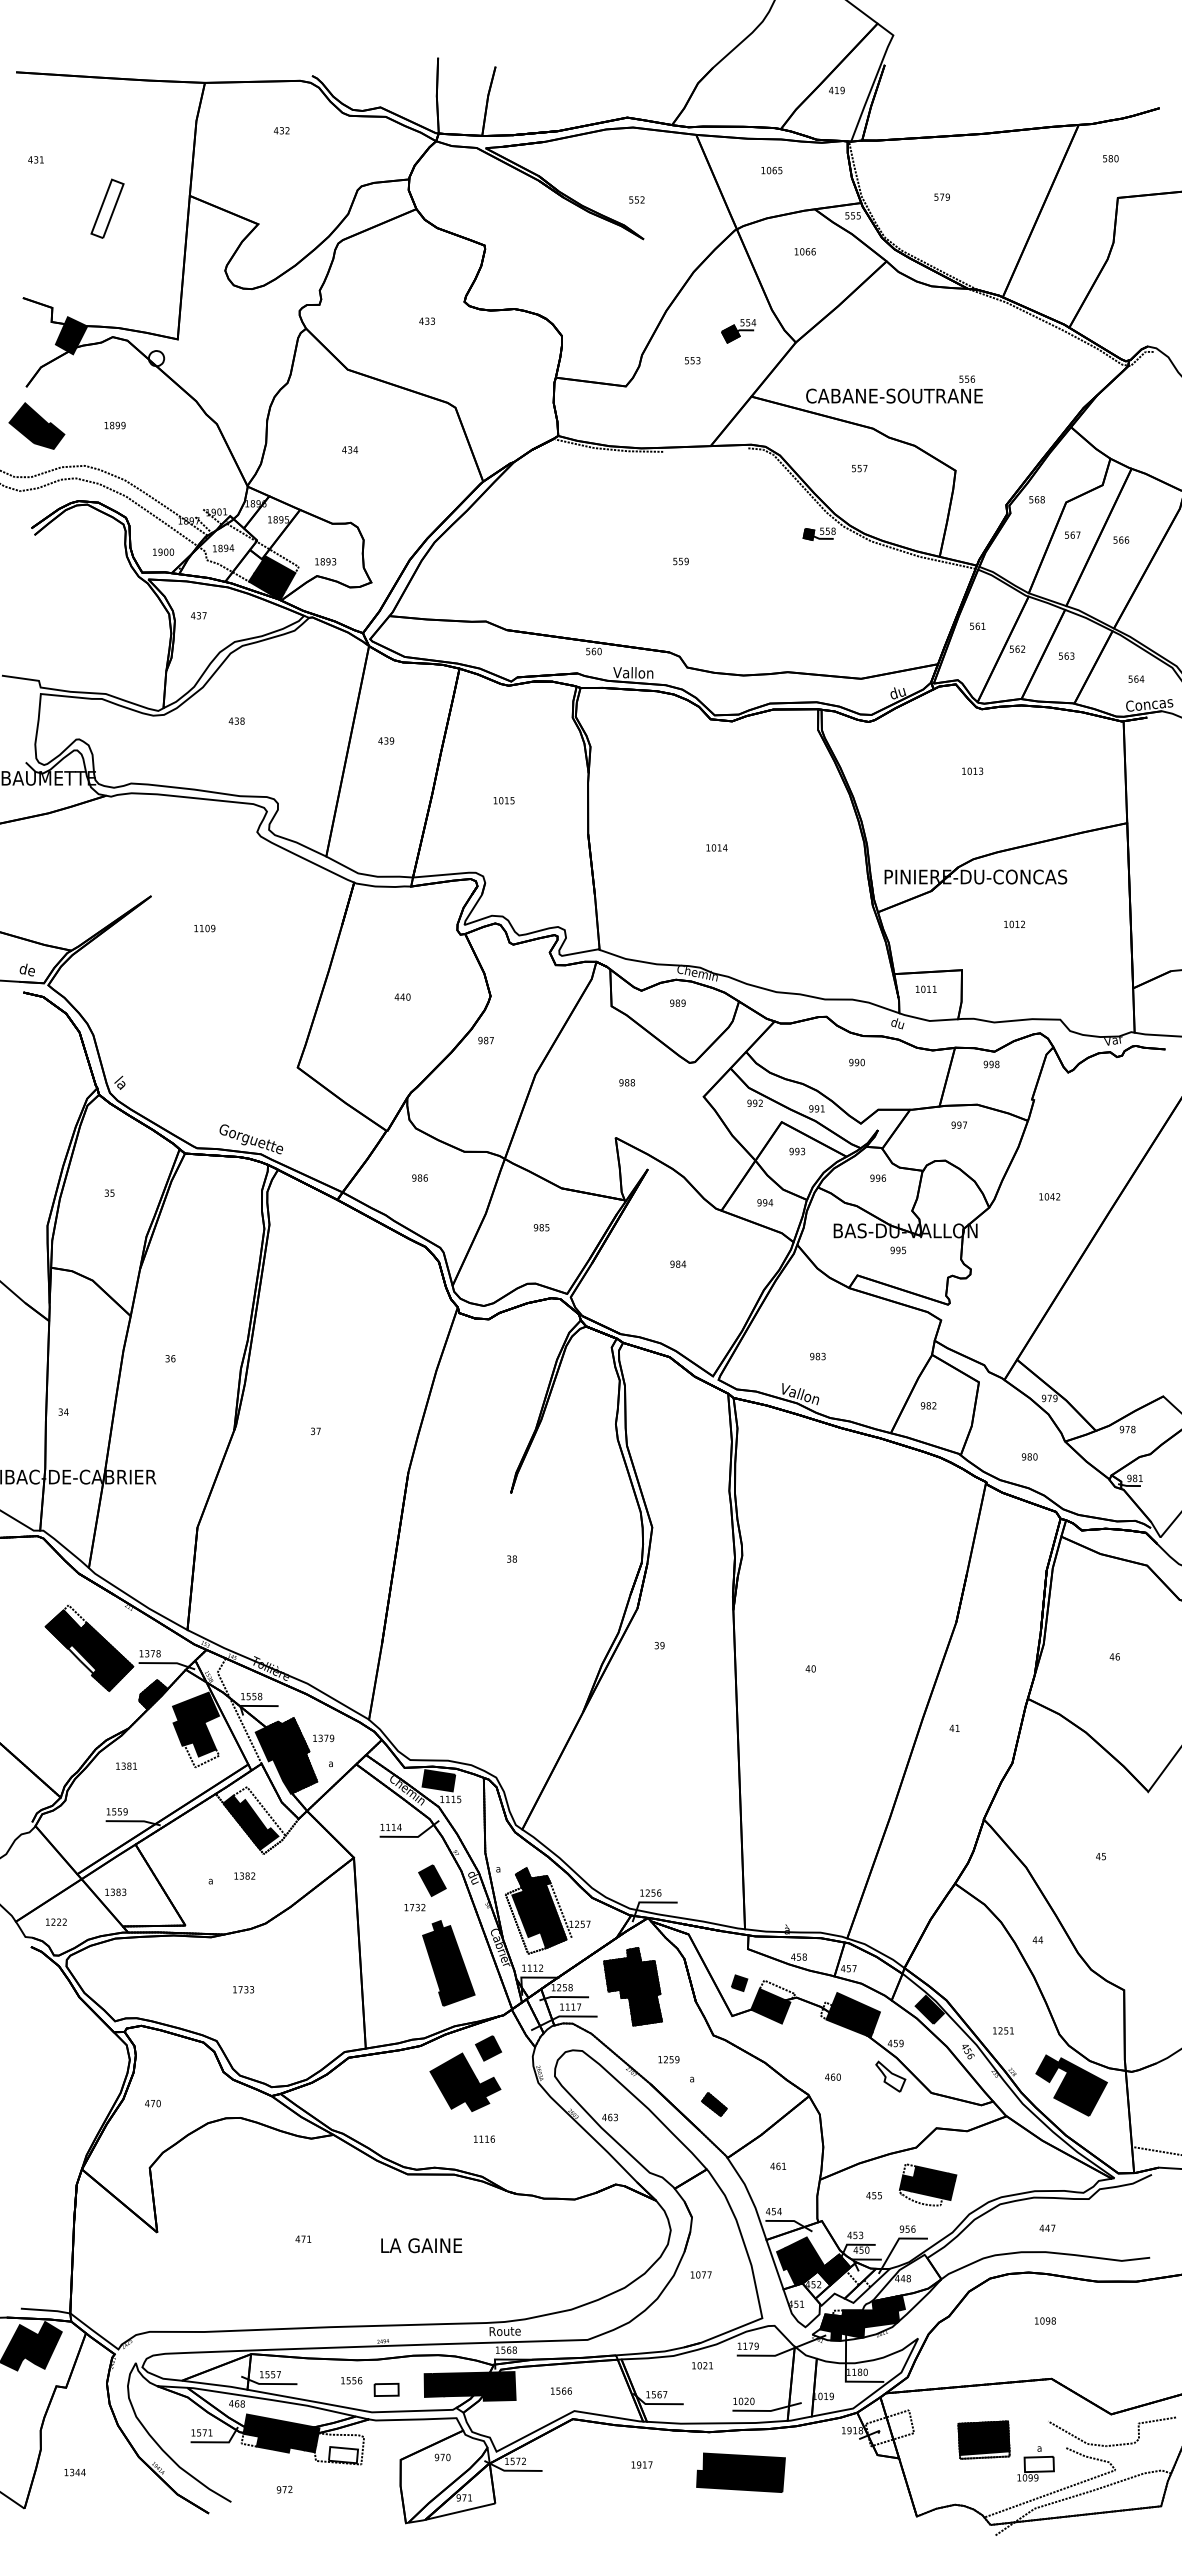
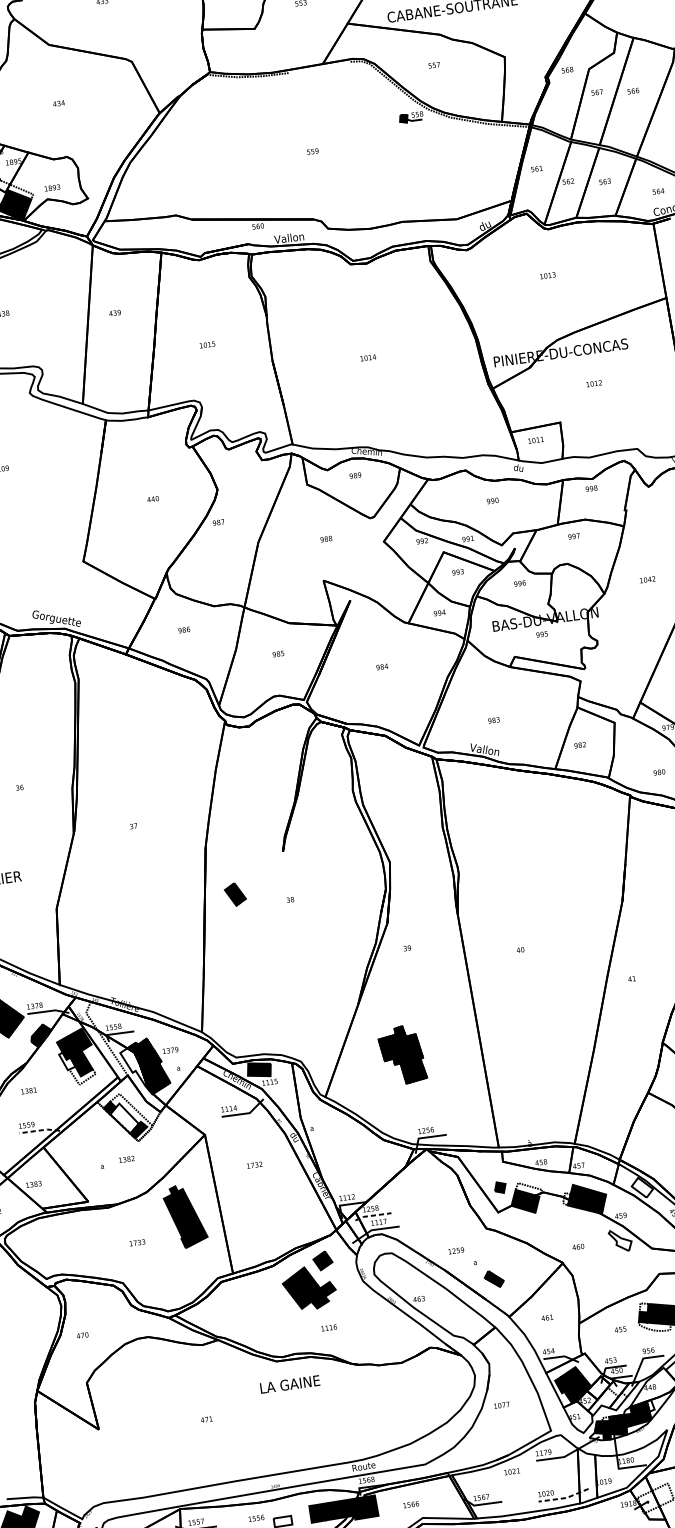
fill: (183, 1733) -> (67, 1061), removed
fill: (273, 1760) -> (136, 1071), removed
line: (134, 1821) -> (40, 1130), solid -> dashed
fill: (248, 1821) -> (123, 1119), removed
part: (432, 1880) -> (235, 894), moved
part: (547, 1910) -> (352, 1153), removed
part: (448, 1963) -> (185, 1216), moved
part: (632, 1986) -> (401, 1055), moved
line: (563, 1997) -> (372, 1215), solid -> dashed
fill: (929, 2009) -> (642, 1187), removed
text: (421, 2245) -> (290, 1384), moved
fill: (833, 2269) -> (598, 1387), removed
fill: (900, 2302) -> (650, 1405), removed
line: (767, 2410) -> (564, 1497), solid -> dashed

